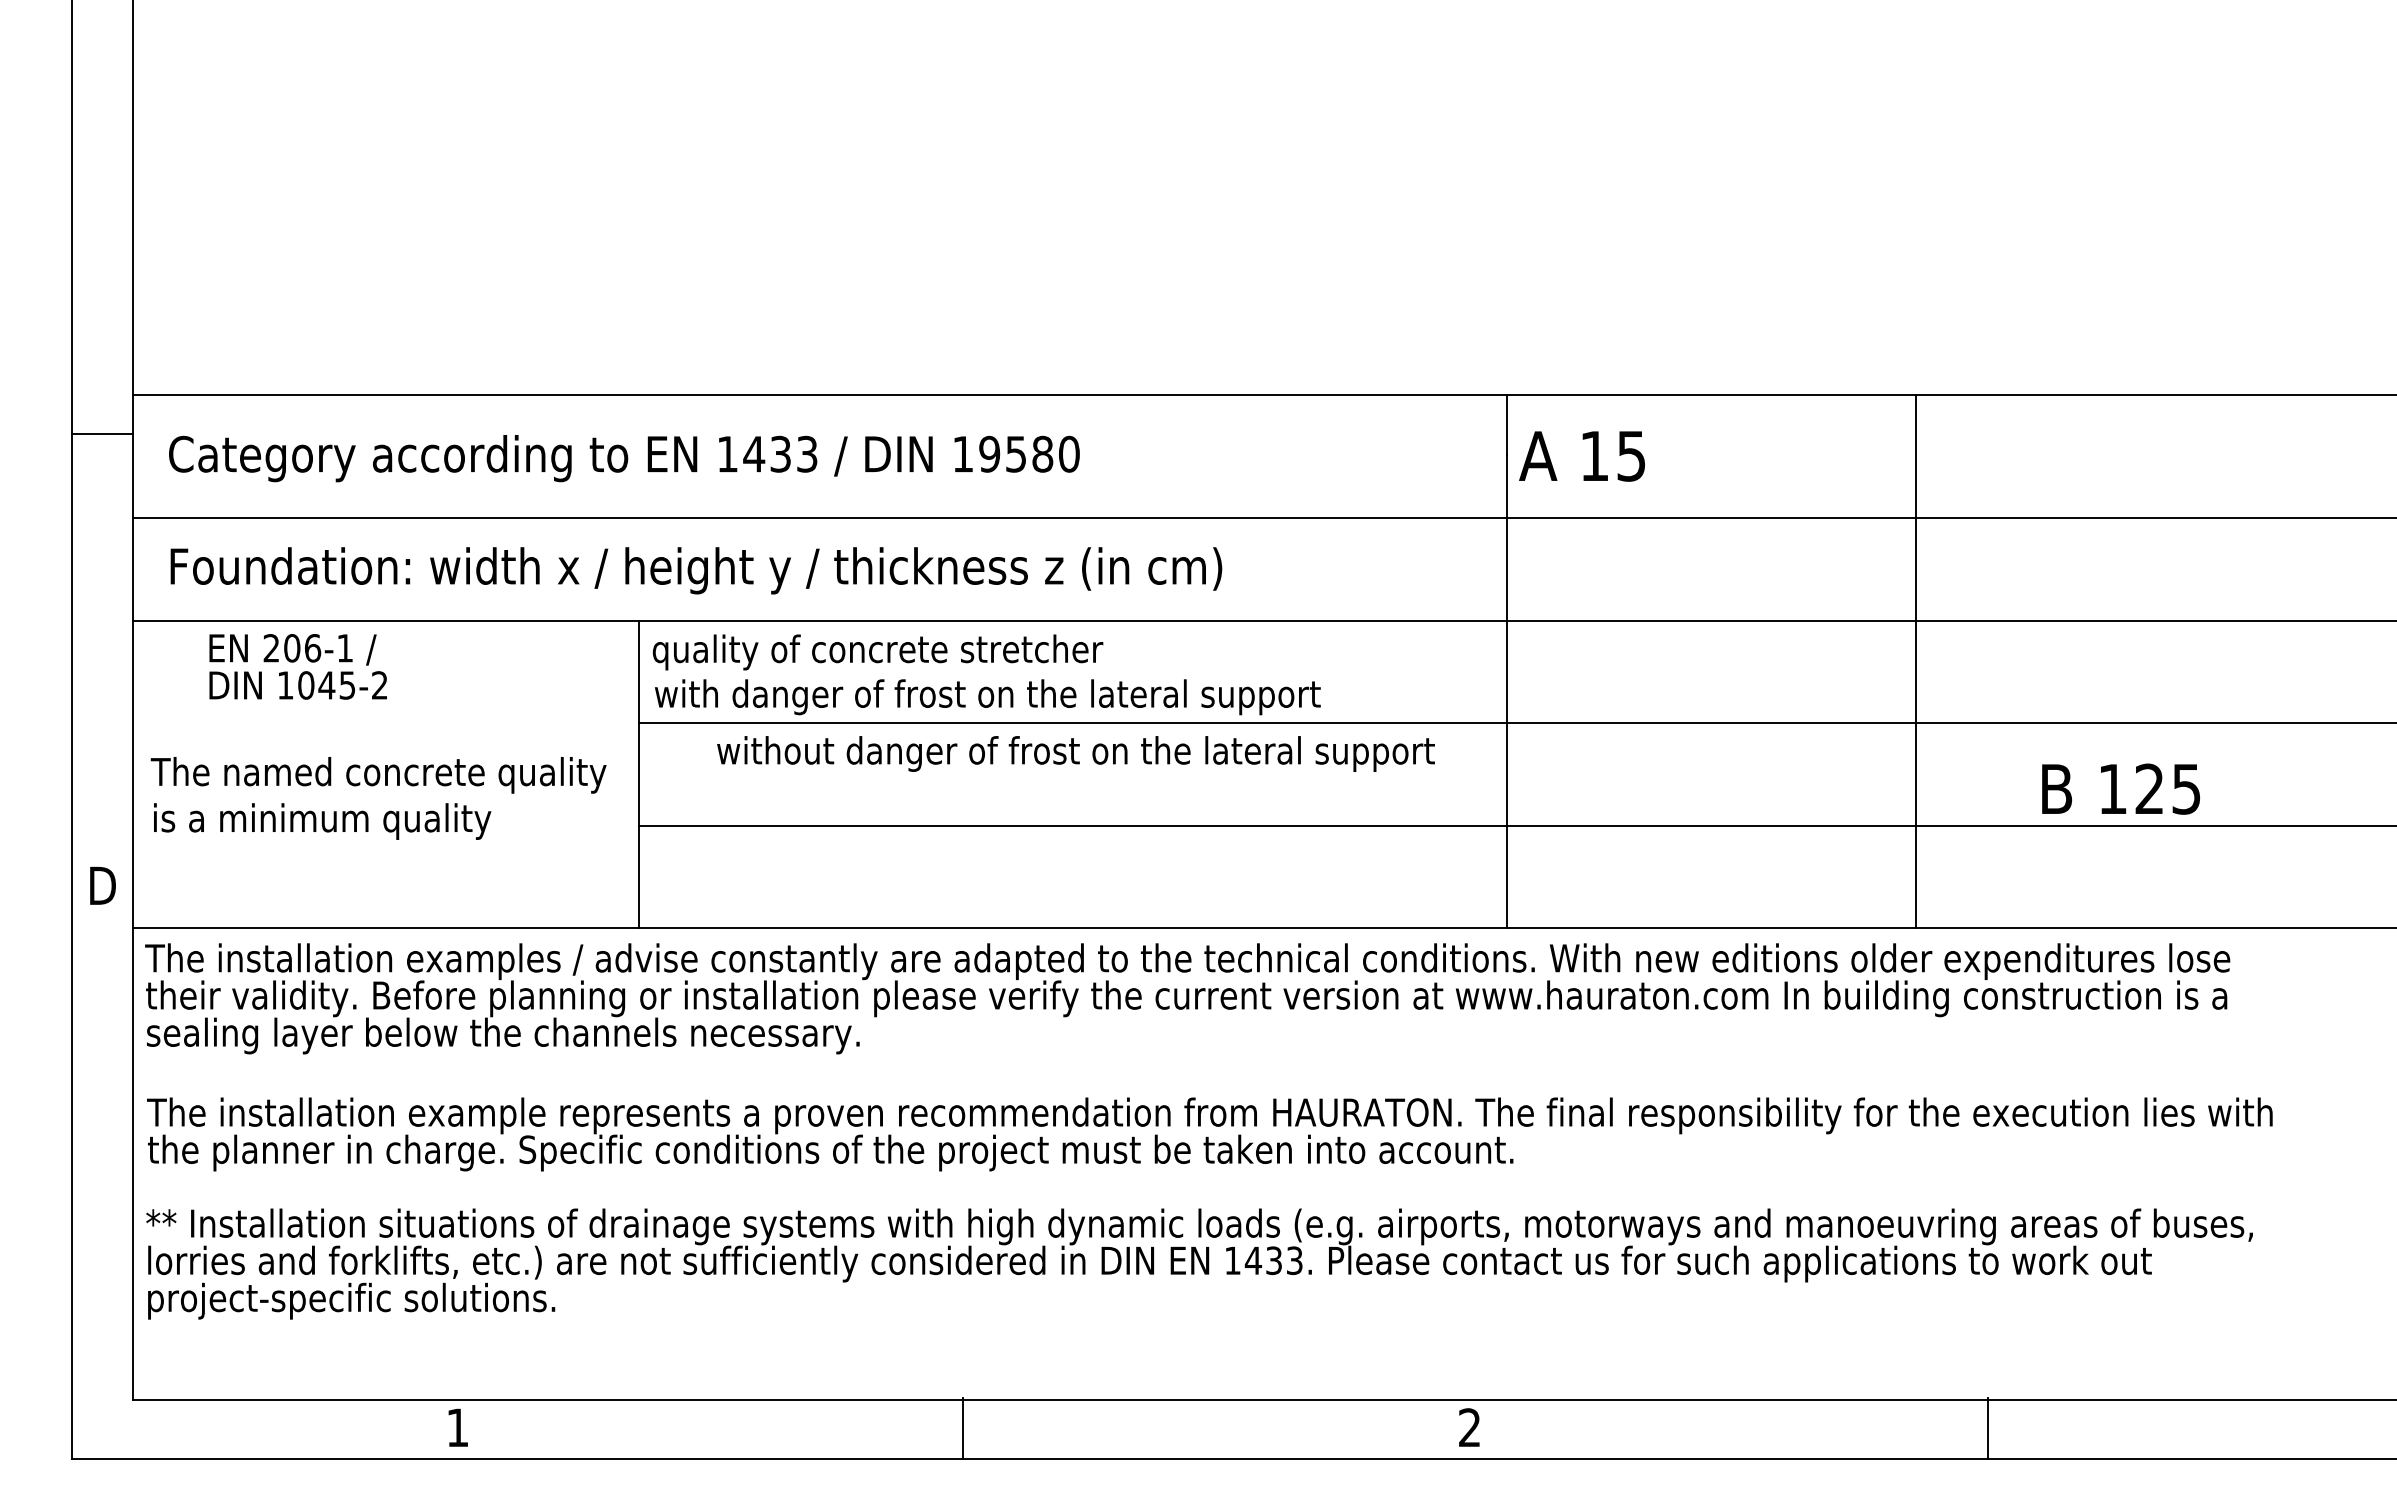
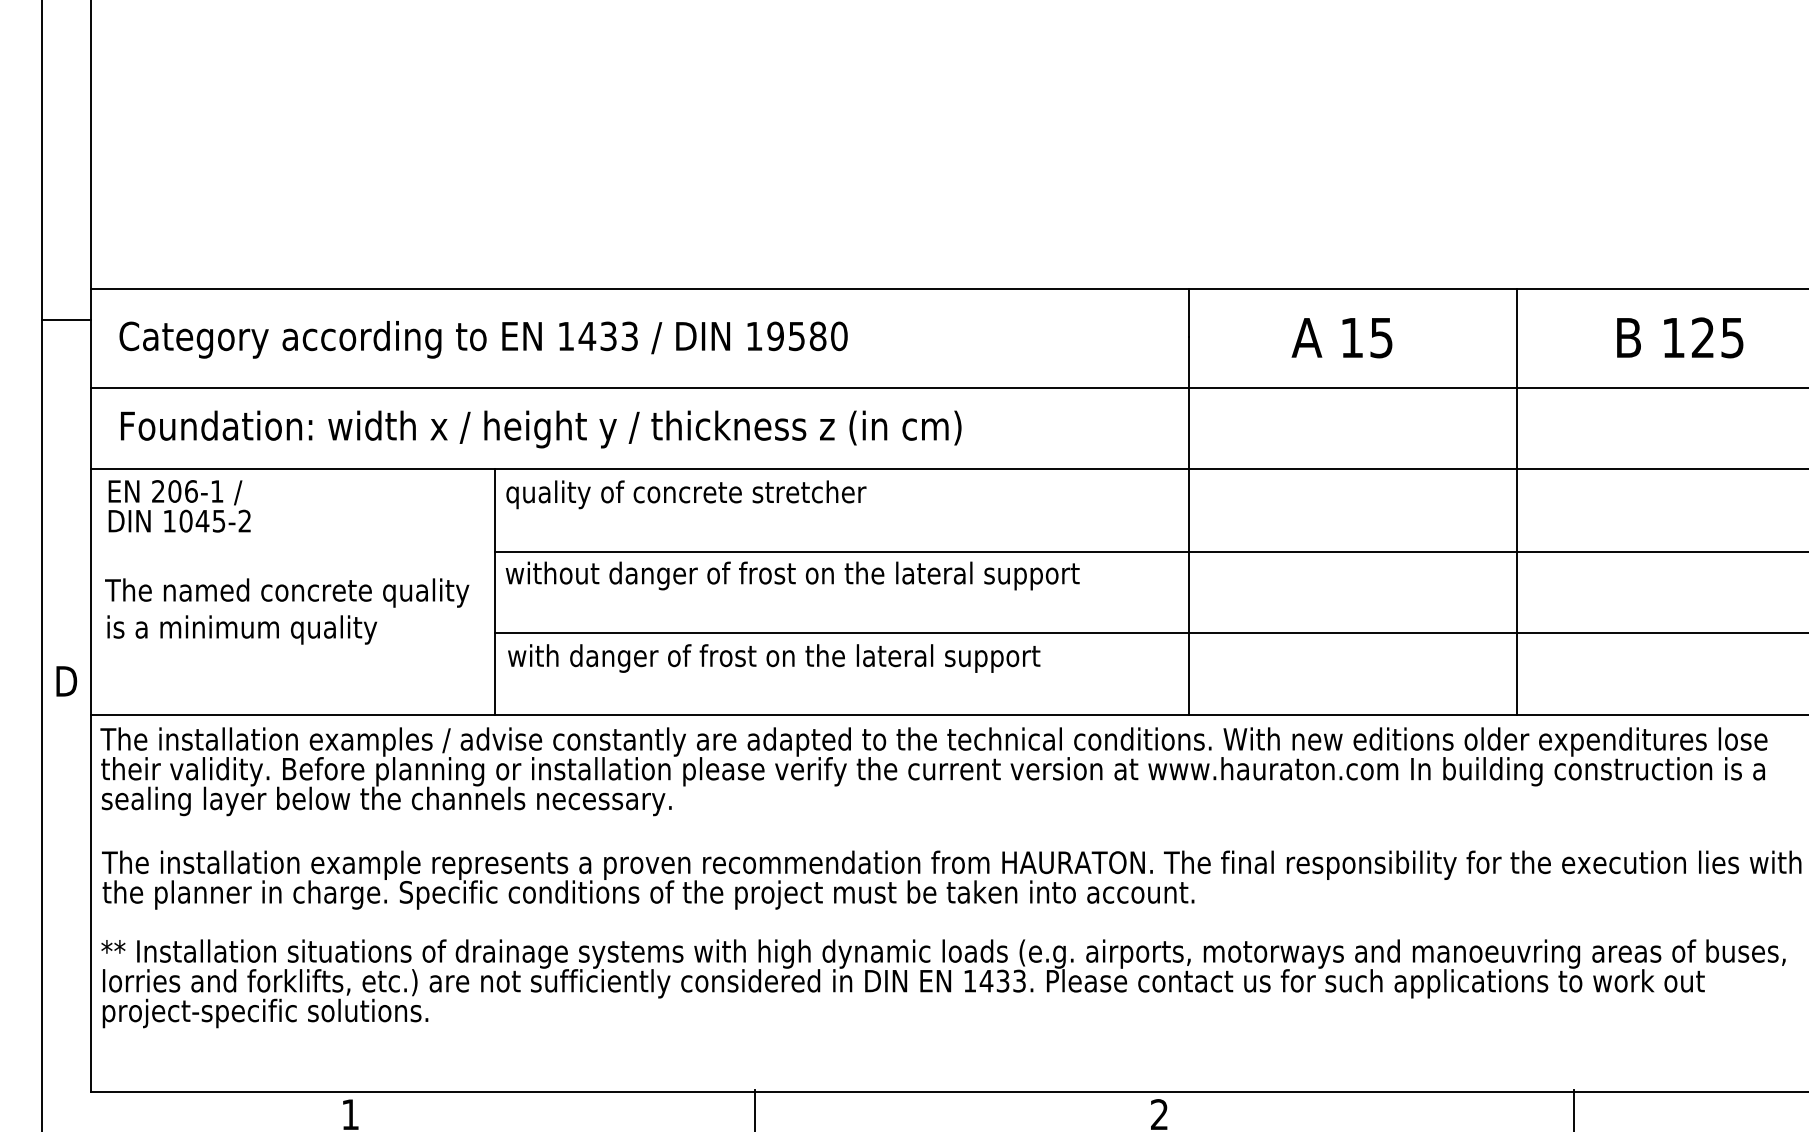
text: (1581, 456) -> (1341, 338), moved
text: (297, 666) -> (179, 506), moved
text: (987, 697) -> (773, 658), moved
text: (1075, 753) -> (792, 575), moved
text: (2120, 788) -> (1679, 337), moved

